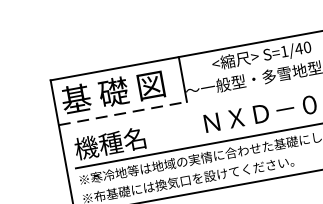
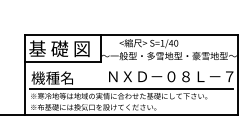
line: (124, 114) -> (63, 62), dashed -> solid

